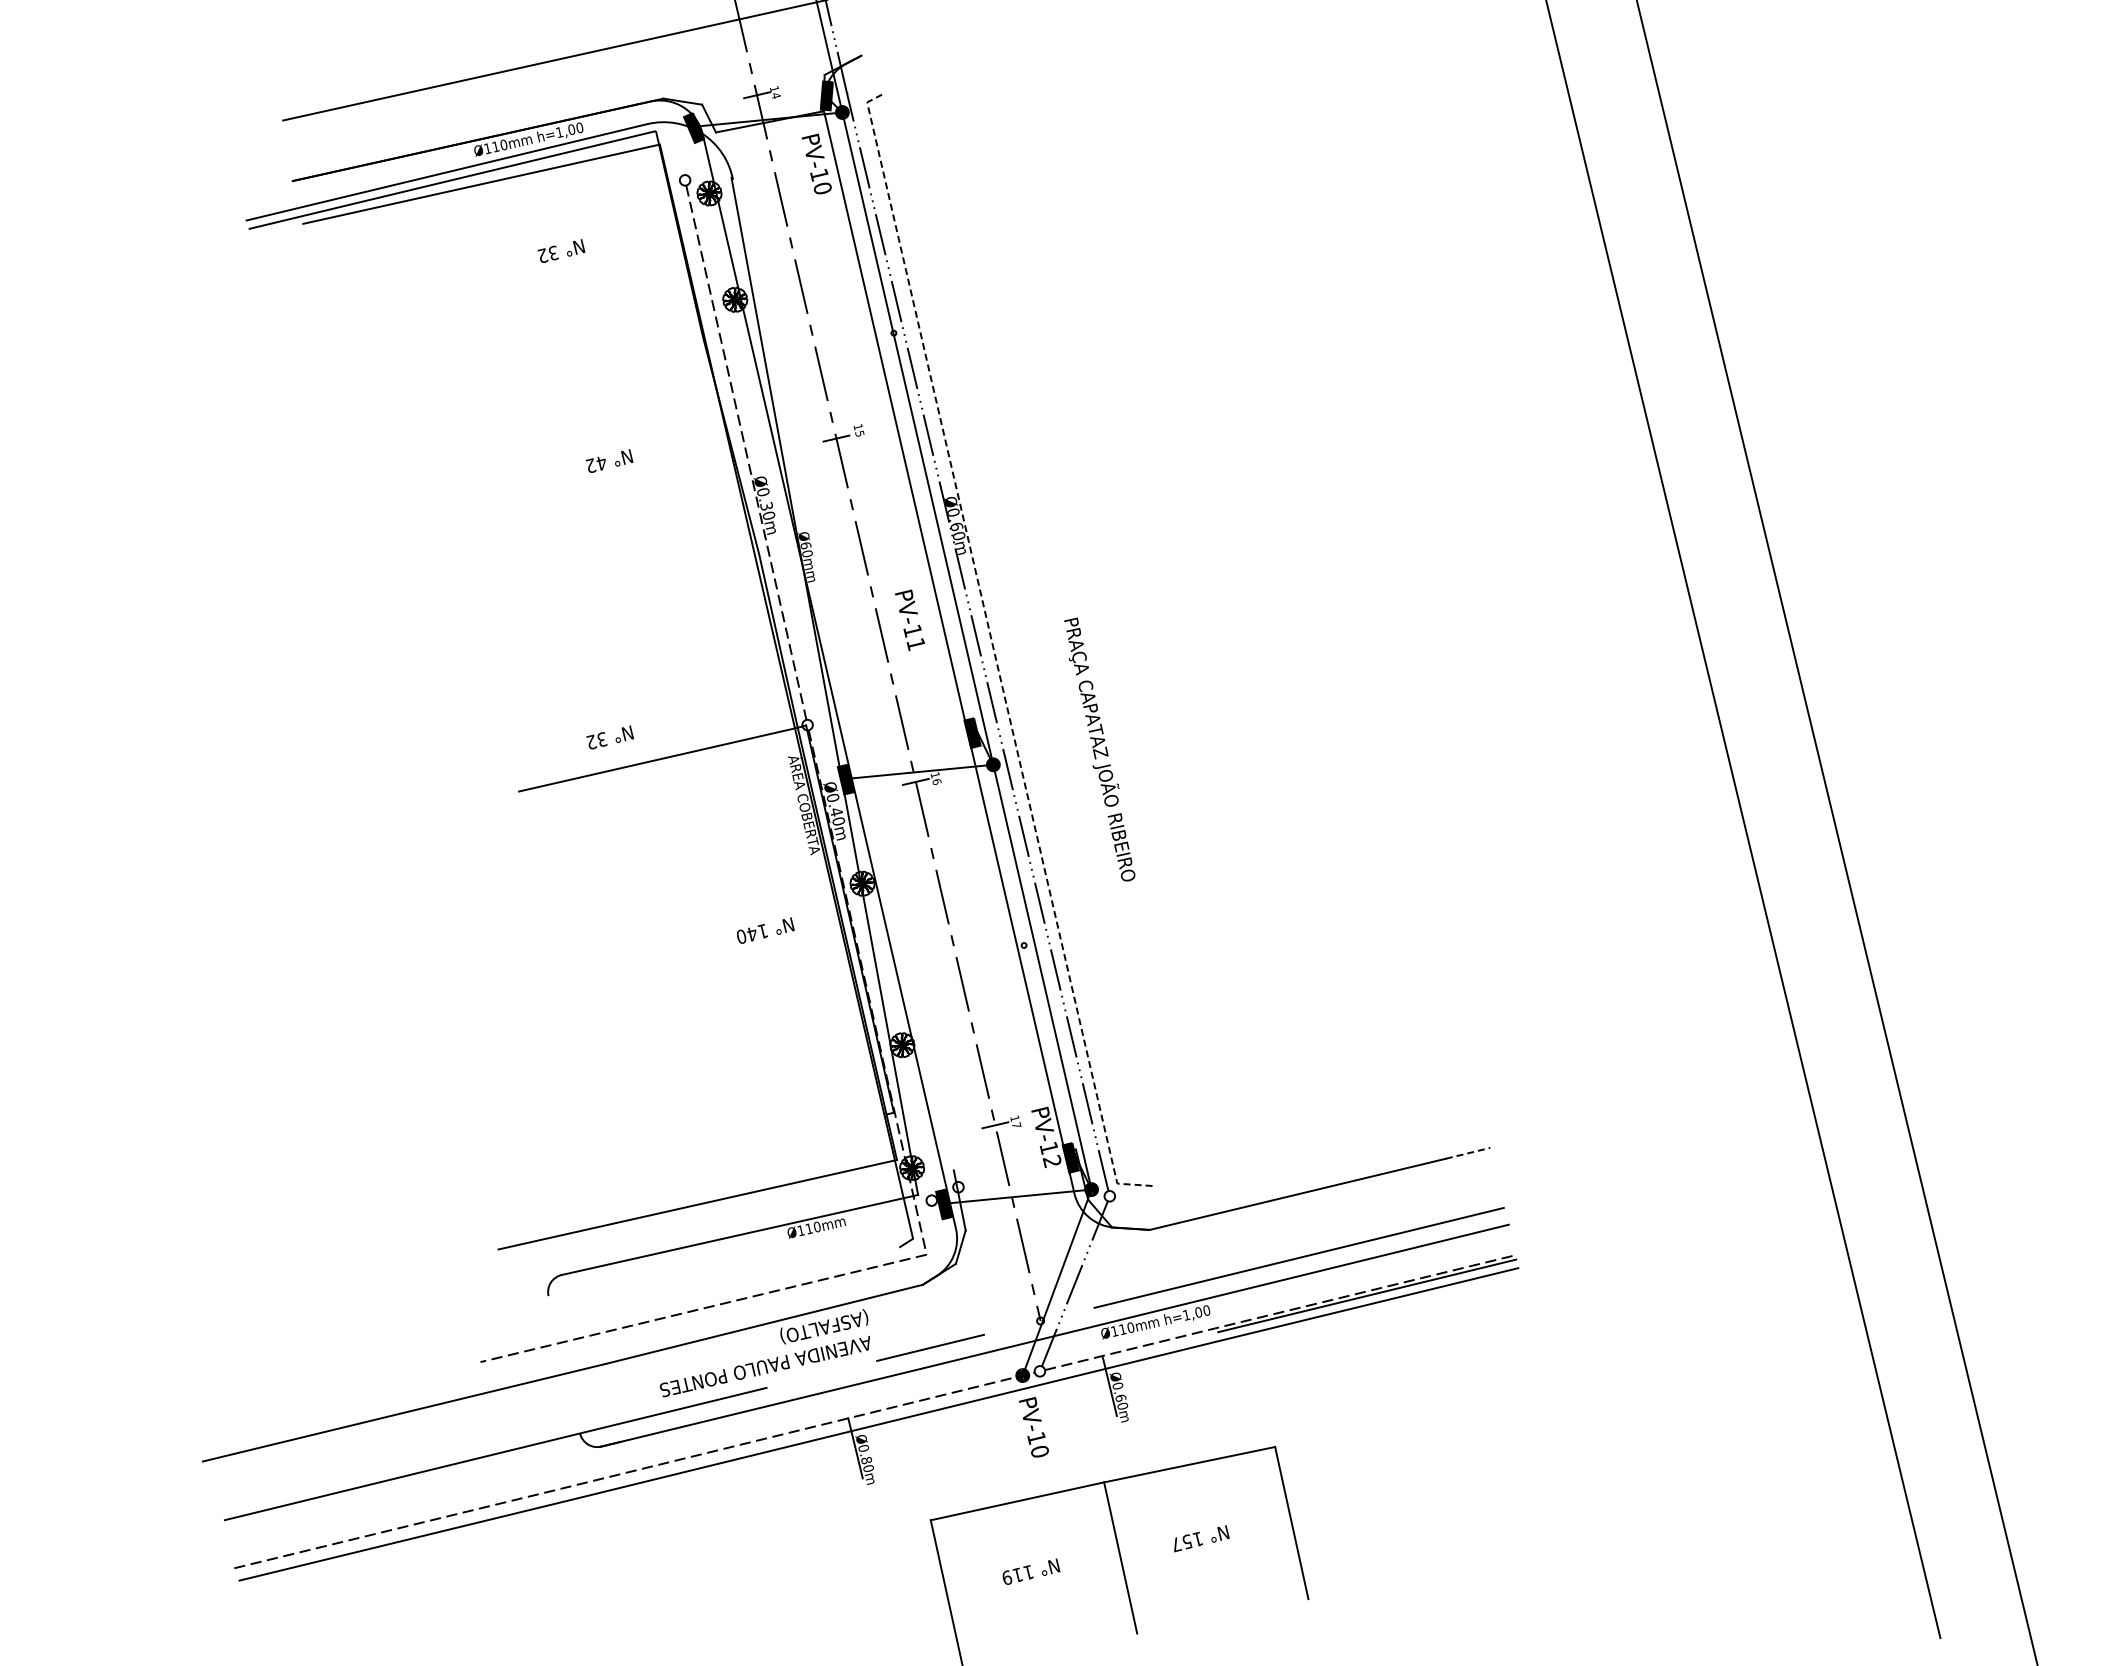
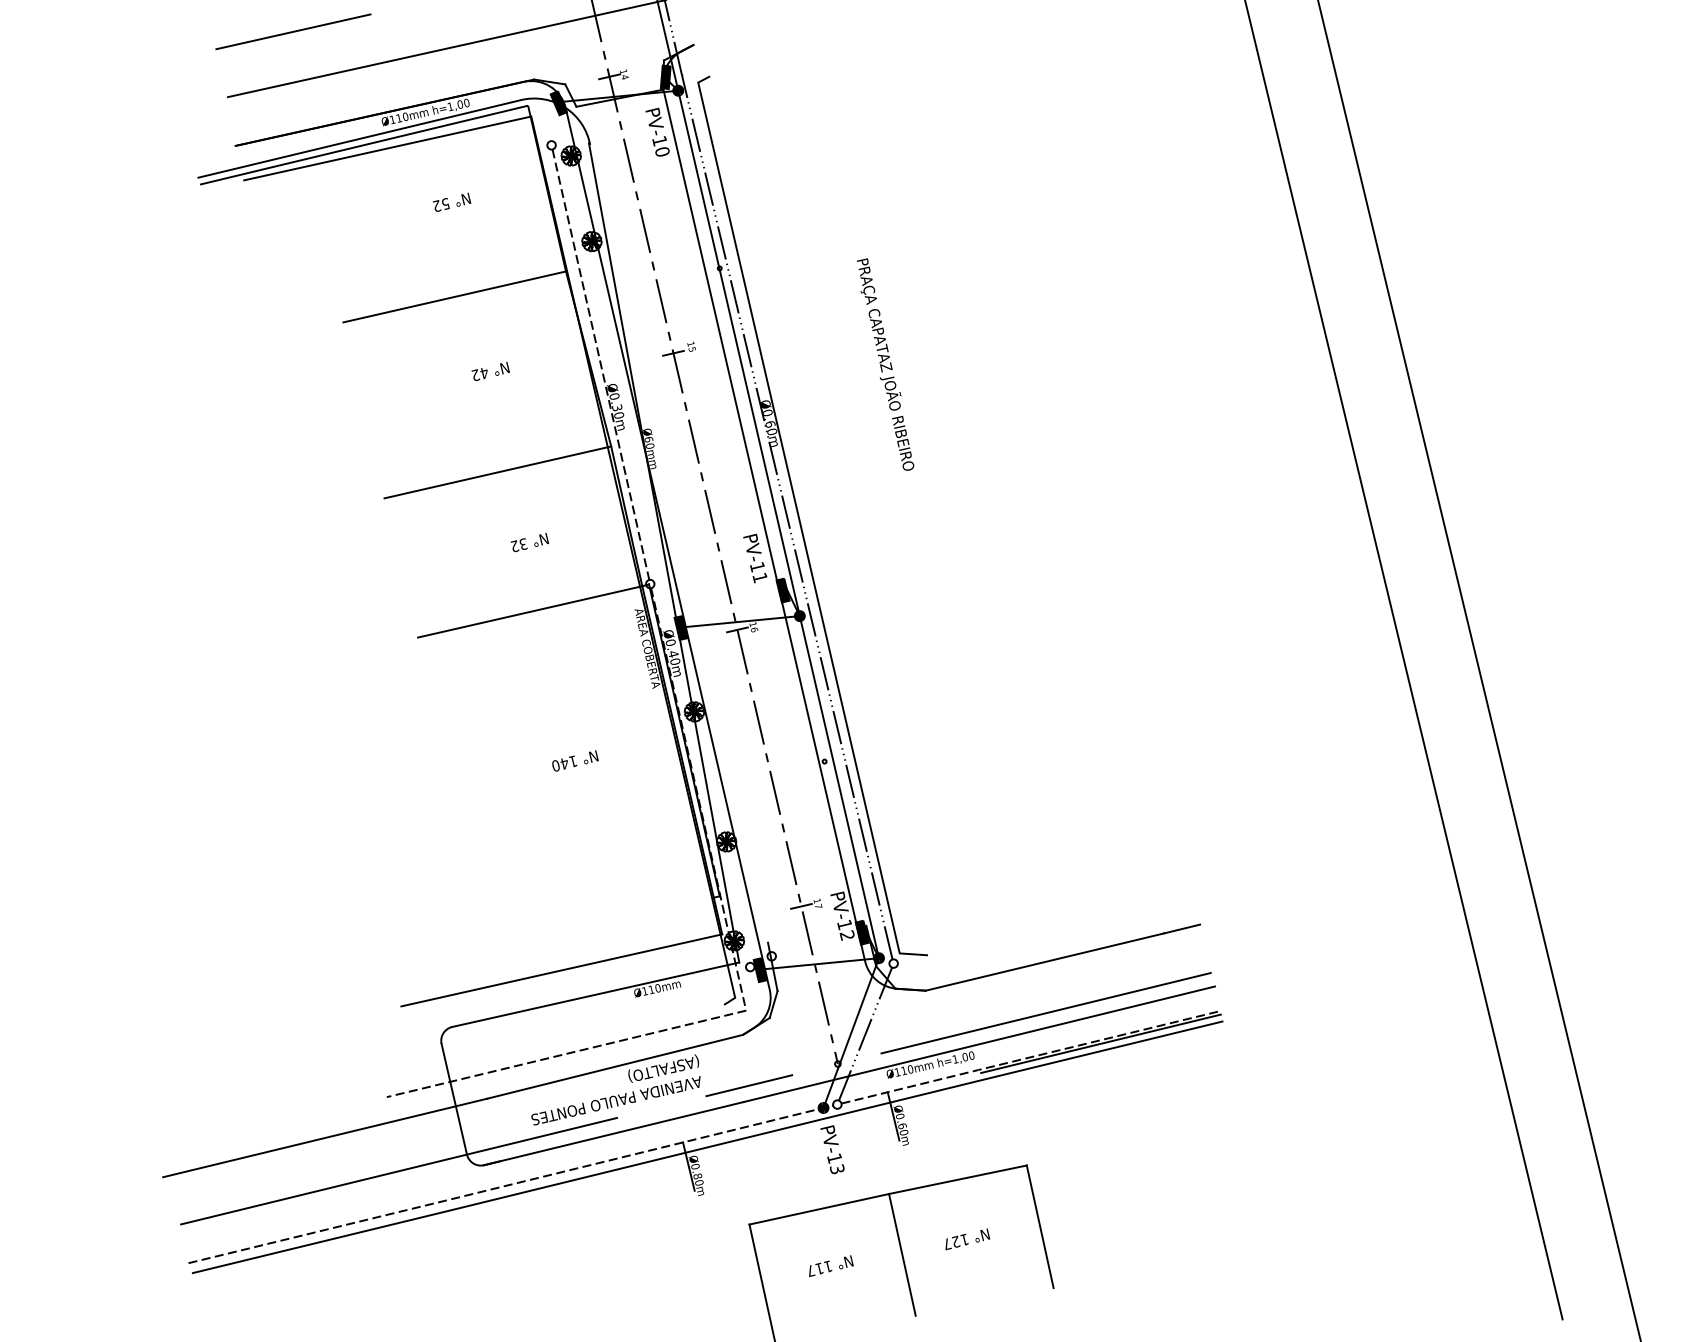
line: (364, 38) -> (293, 31), added
text: (553, 253) -> (445, 204), 32 -> 52
line: (564, 368) -> (454, 296), added
line: (618, 586) -> (497, 472), added
text: (909, 620) -> (754, 558), moved
line: (994, 651) -> (800, 524), dashed -> solid
text: (609, 737) -> (529, 542), moved
text: (1099, 749) -> (885, 364), moved
text: (765, 930) -> (575, 760), moved
line: (1468, 1153) -> (1182, 929), dashed -> solid
line: (564, 1364) -> (454, 1099), added
text: (1039, 1451) -> (837, 1169), PV-10 -> PV-13
text: (1187, 1541) -> (956, 1241), 157 -> 127
text: (1007, 1577) -> (811, 1270), 119 -> 117

